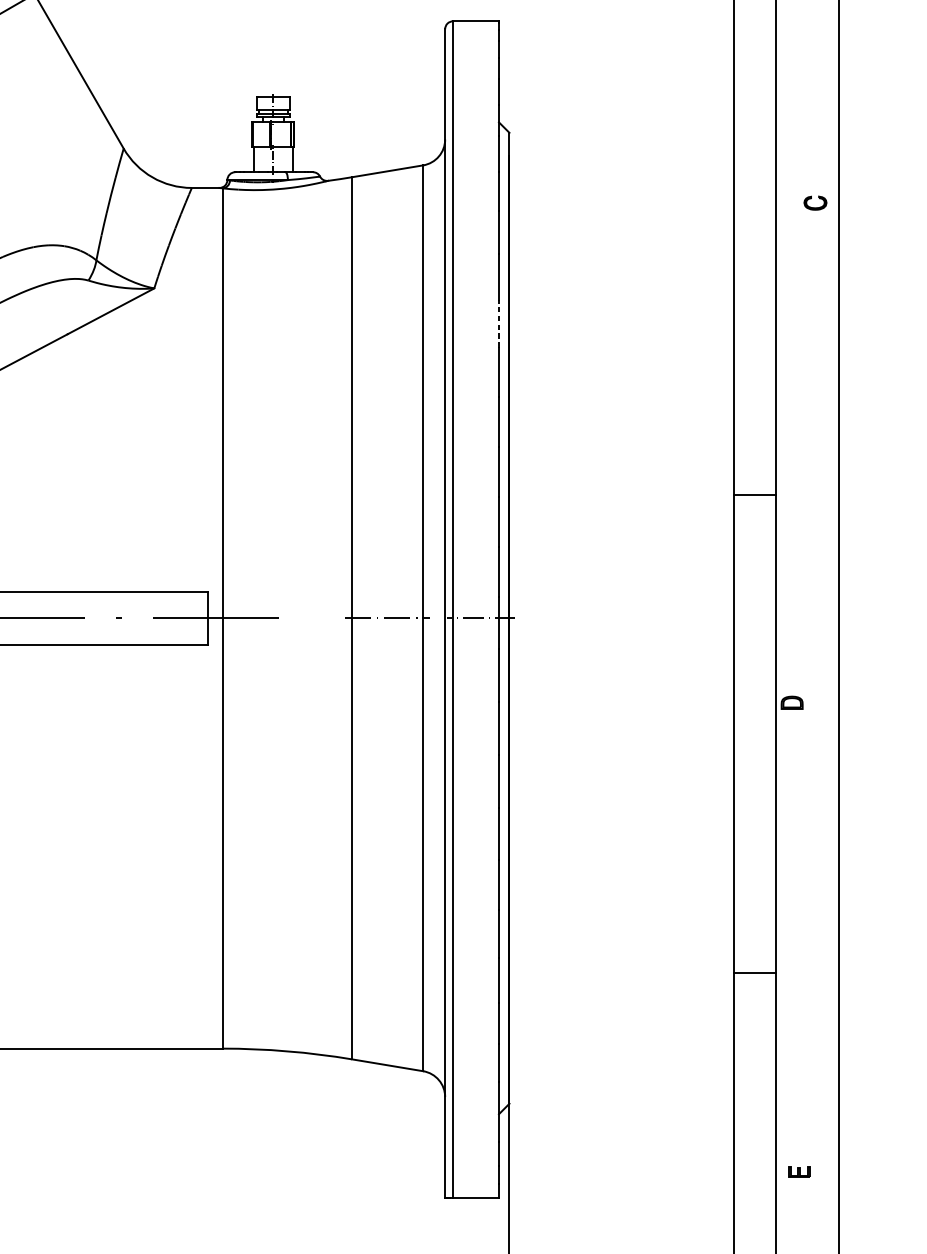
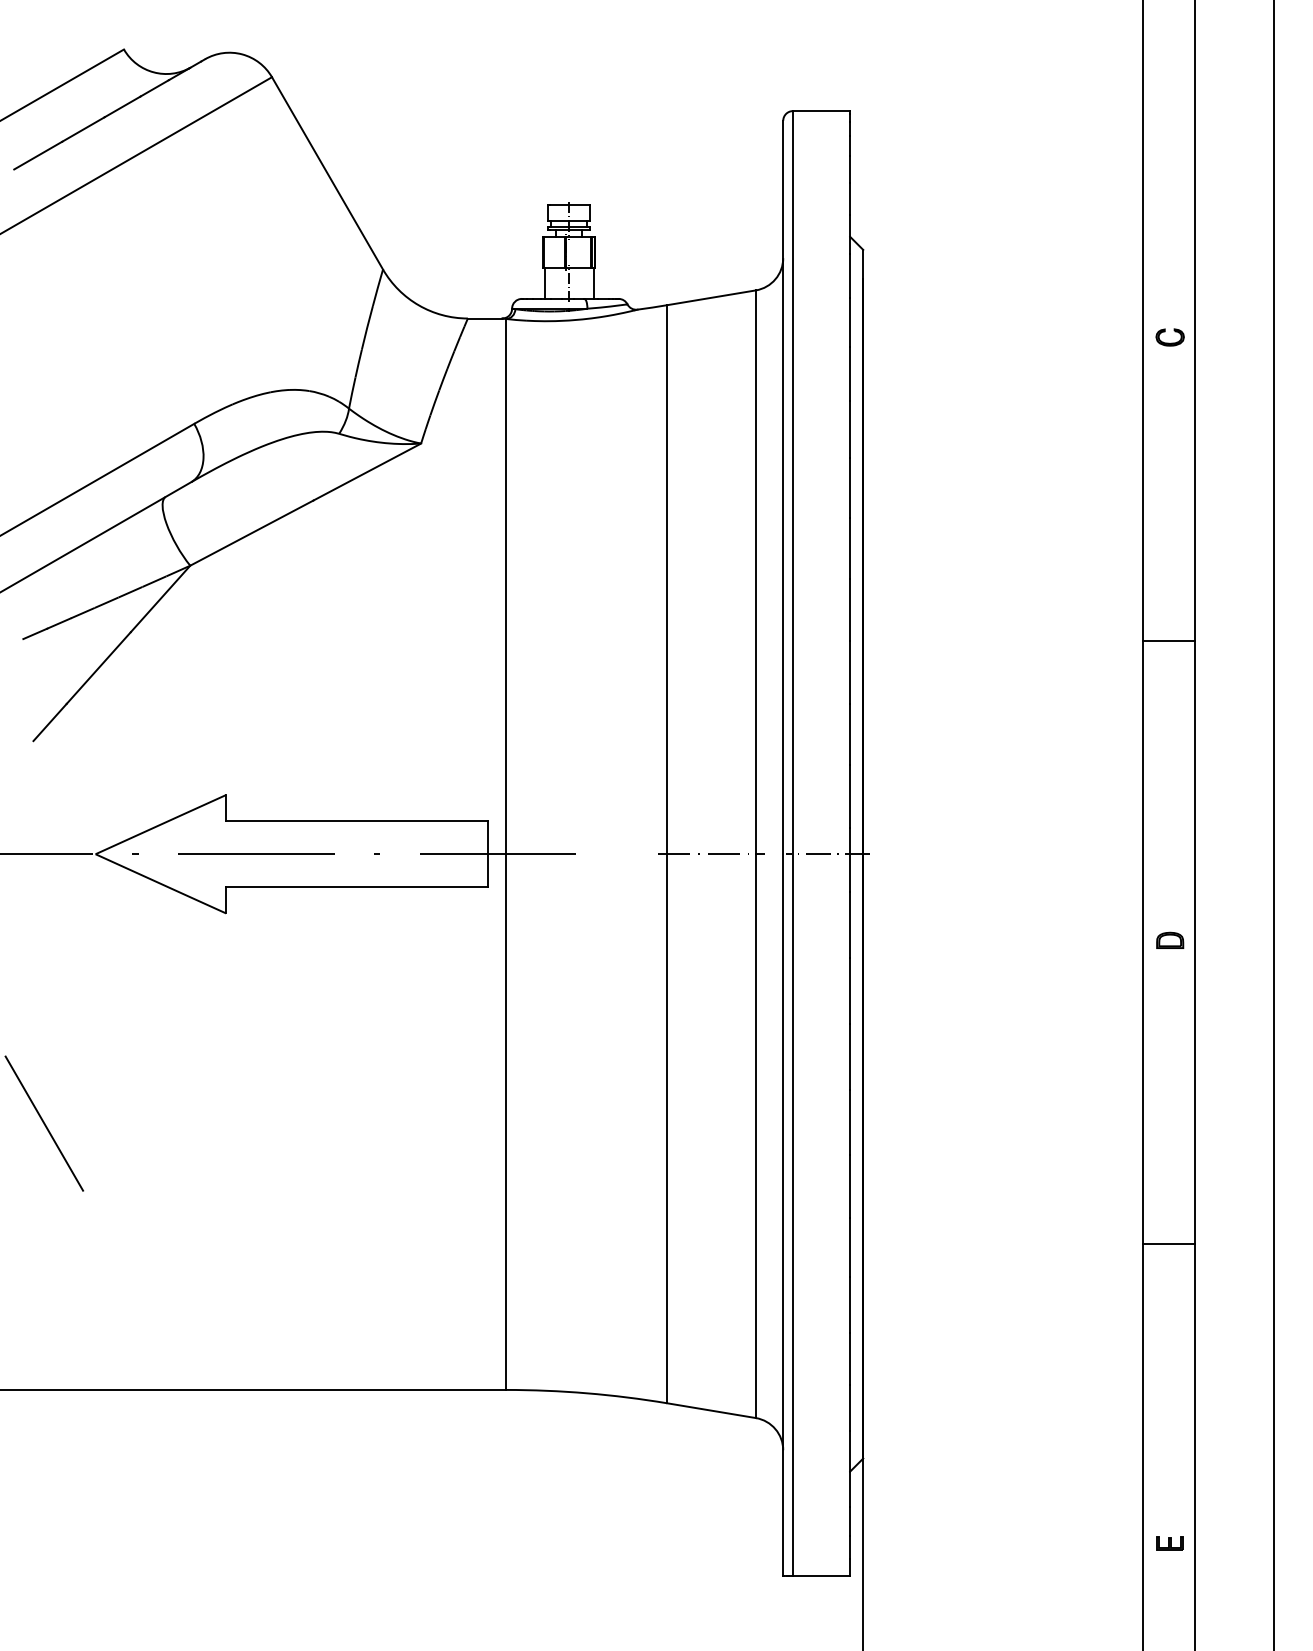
part: (814, 203) -> (1169, 337), moved
line: (499, 323) -> (850, 487), dashed -> solid
line: (754, 494) -> (1168, 641), moved
part: (792, 702) -> (1170, 939), moved
line: (754, 972) -> (1168, 1244), moved
part: (798, 1171) -> (1169, 1543), moved

